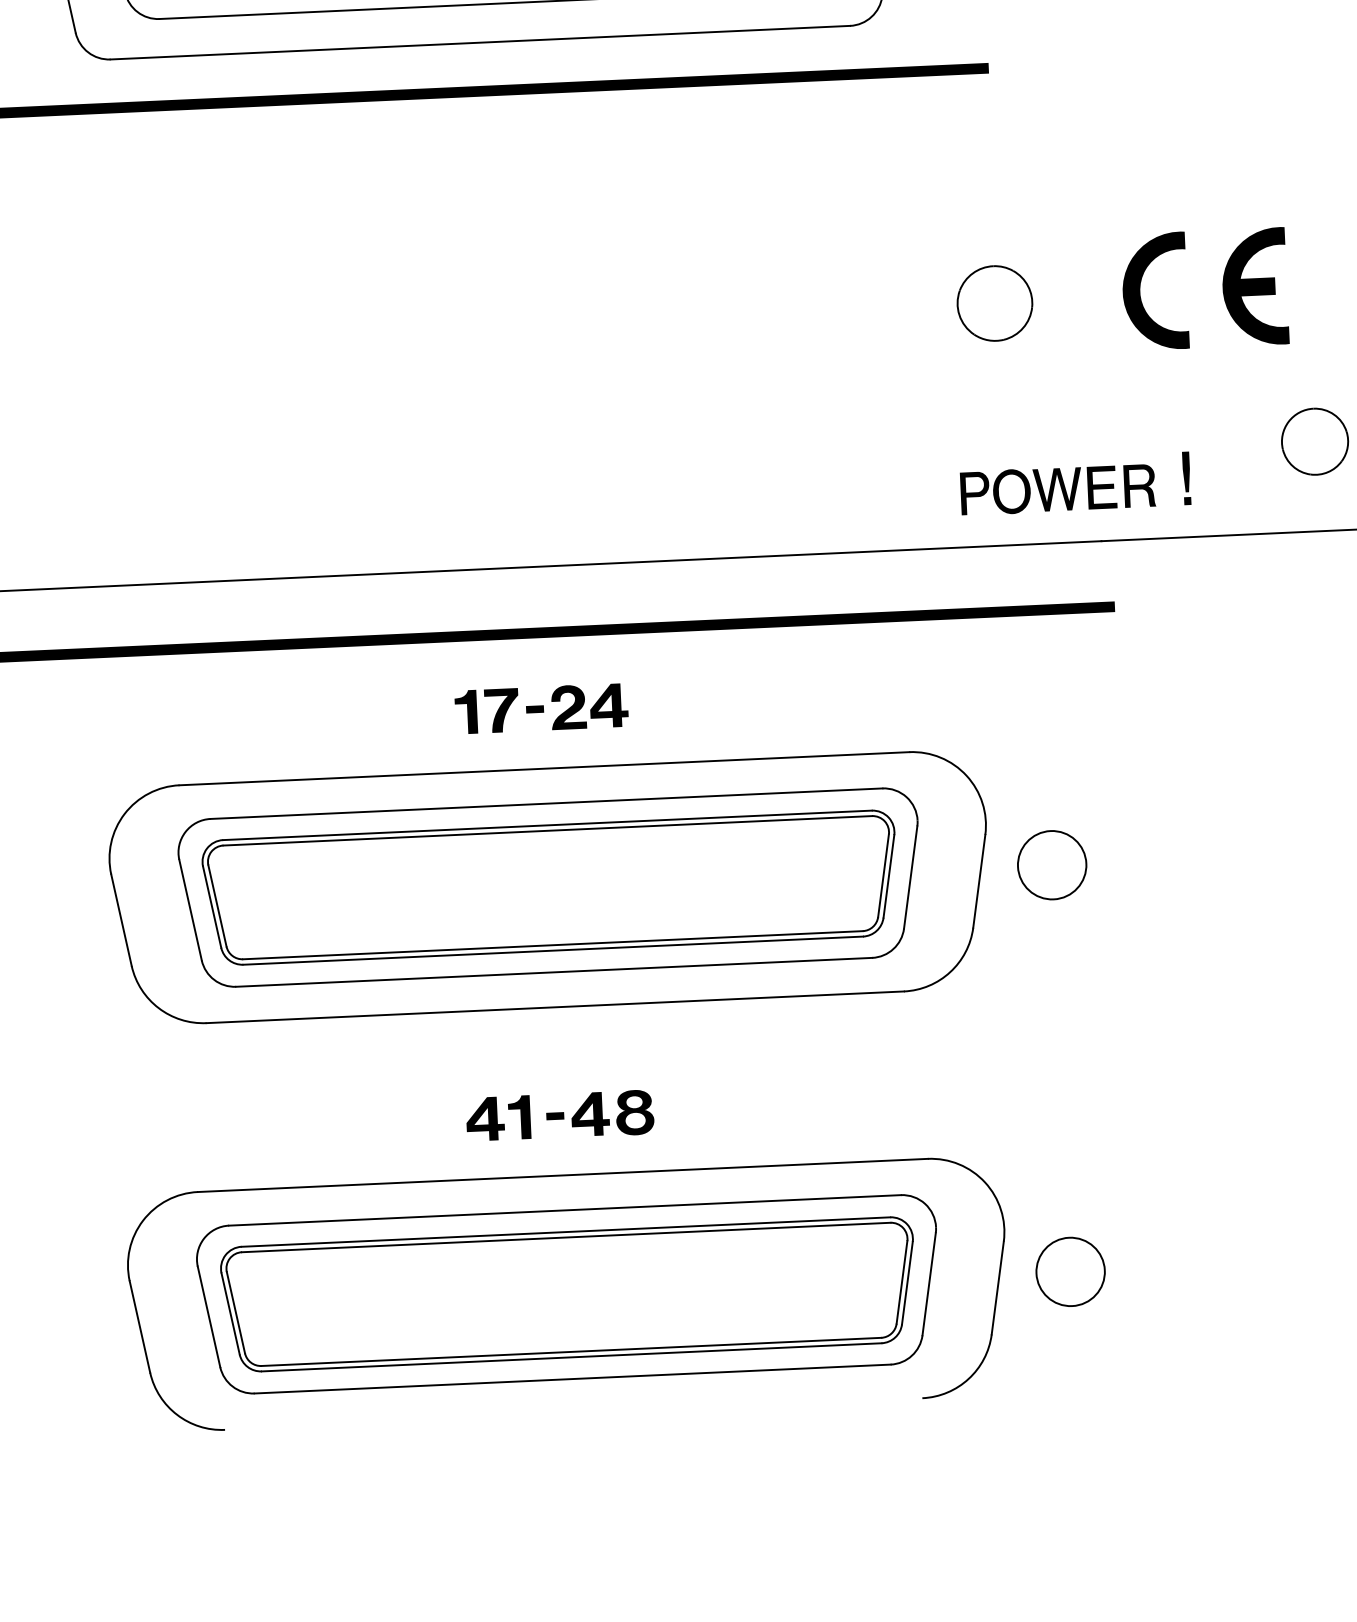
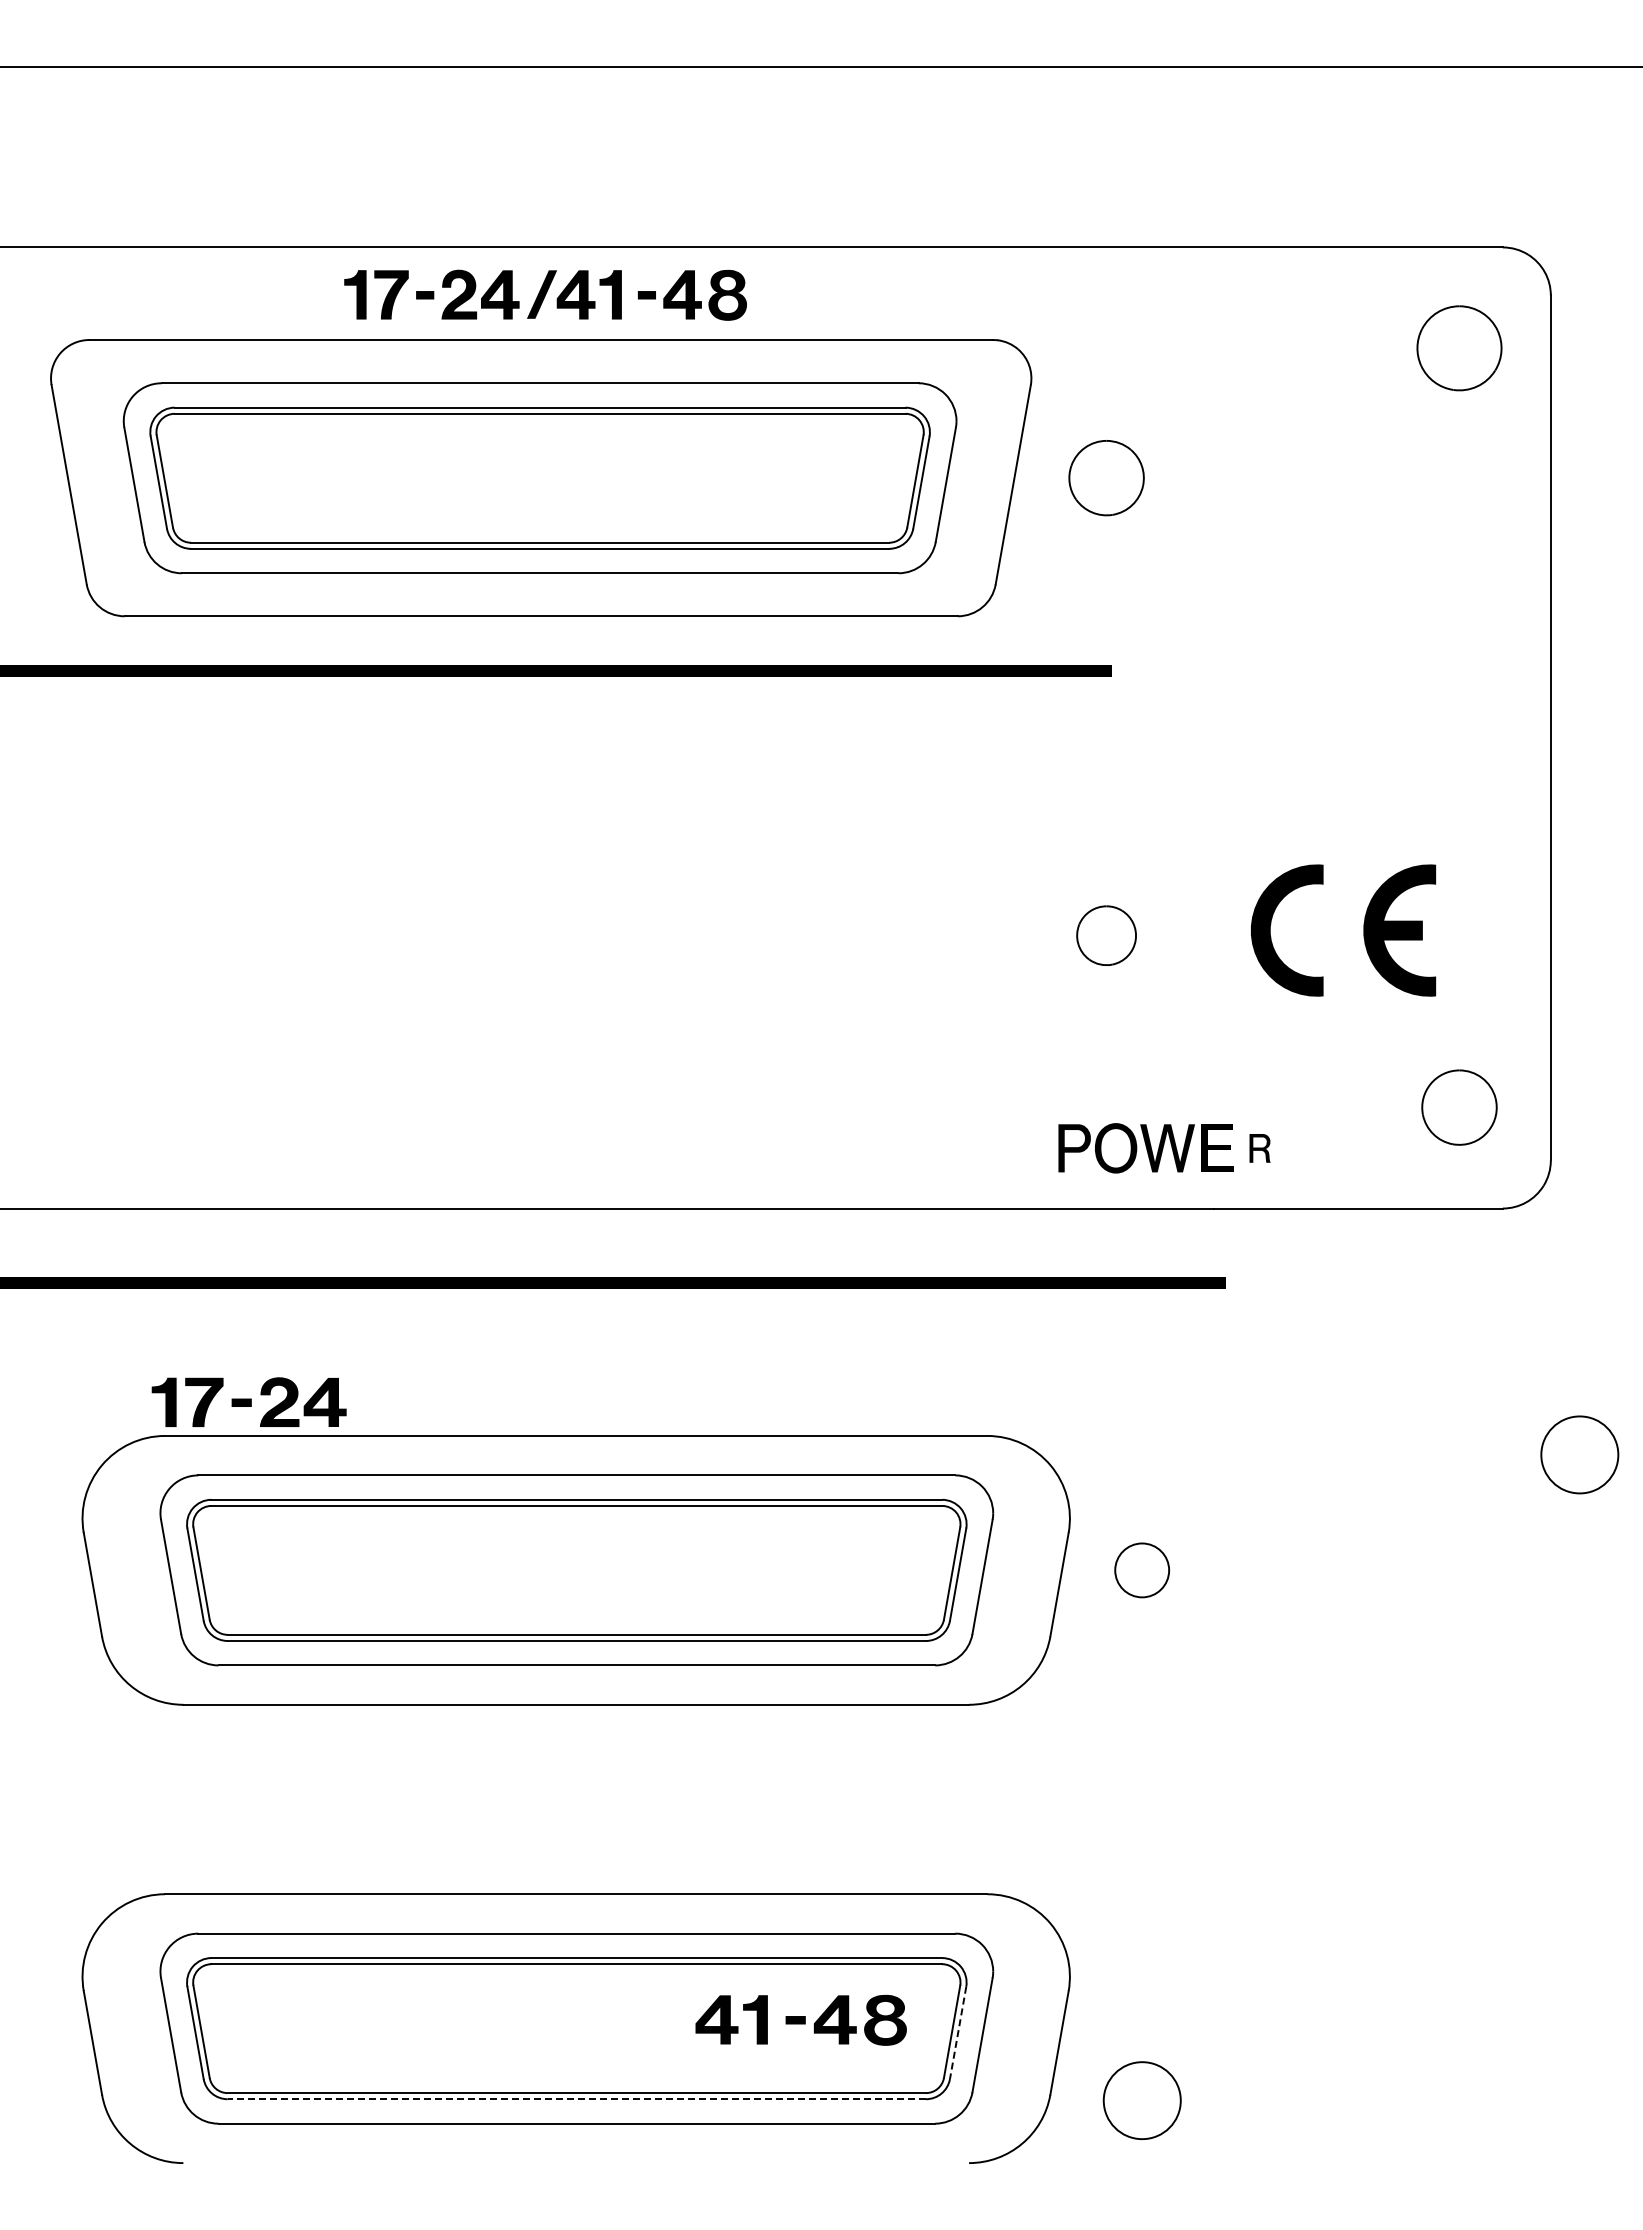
part: (994, 303) -> (1106, 935), size x0.7
part: (1186, 478) -> (1313, 1142), removed
part: (1139, 486) -> (1259, 1148), size x0.6
part: (541, 708) -> (248, 1401), moved
part: (1051, 865) -> (1141, 1570), size x0.7
part: (559, 1115) -> (800, 2019), moved
part: (1069, 1271) -> (1141, 2100), moved
line: (907, 1282) -> (958, 2032), solid -> dashed
line: (571, 1357) -> (576, 2099), solid -> dashed

